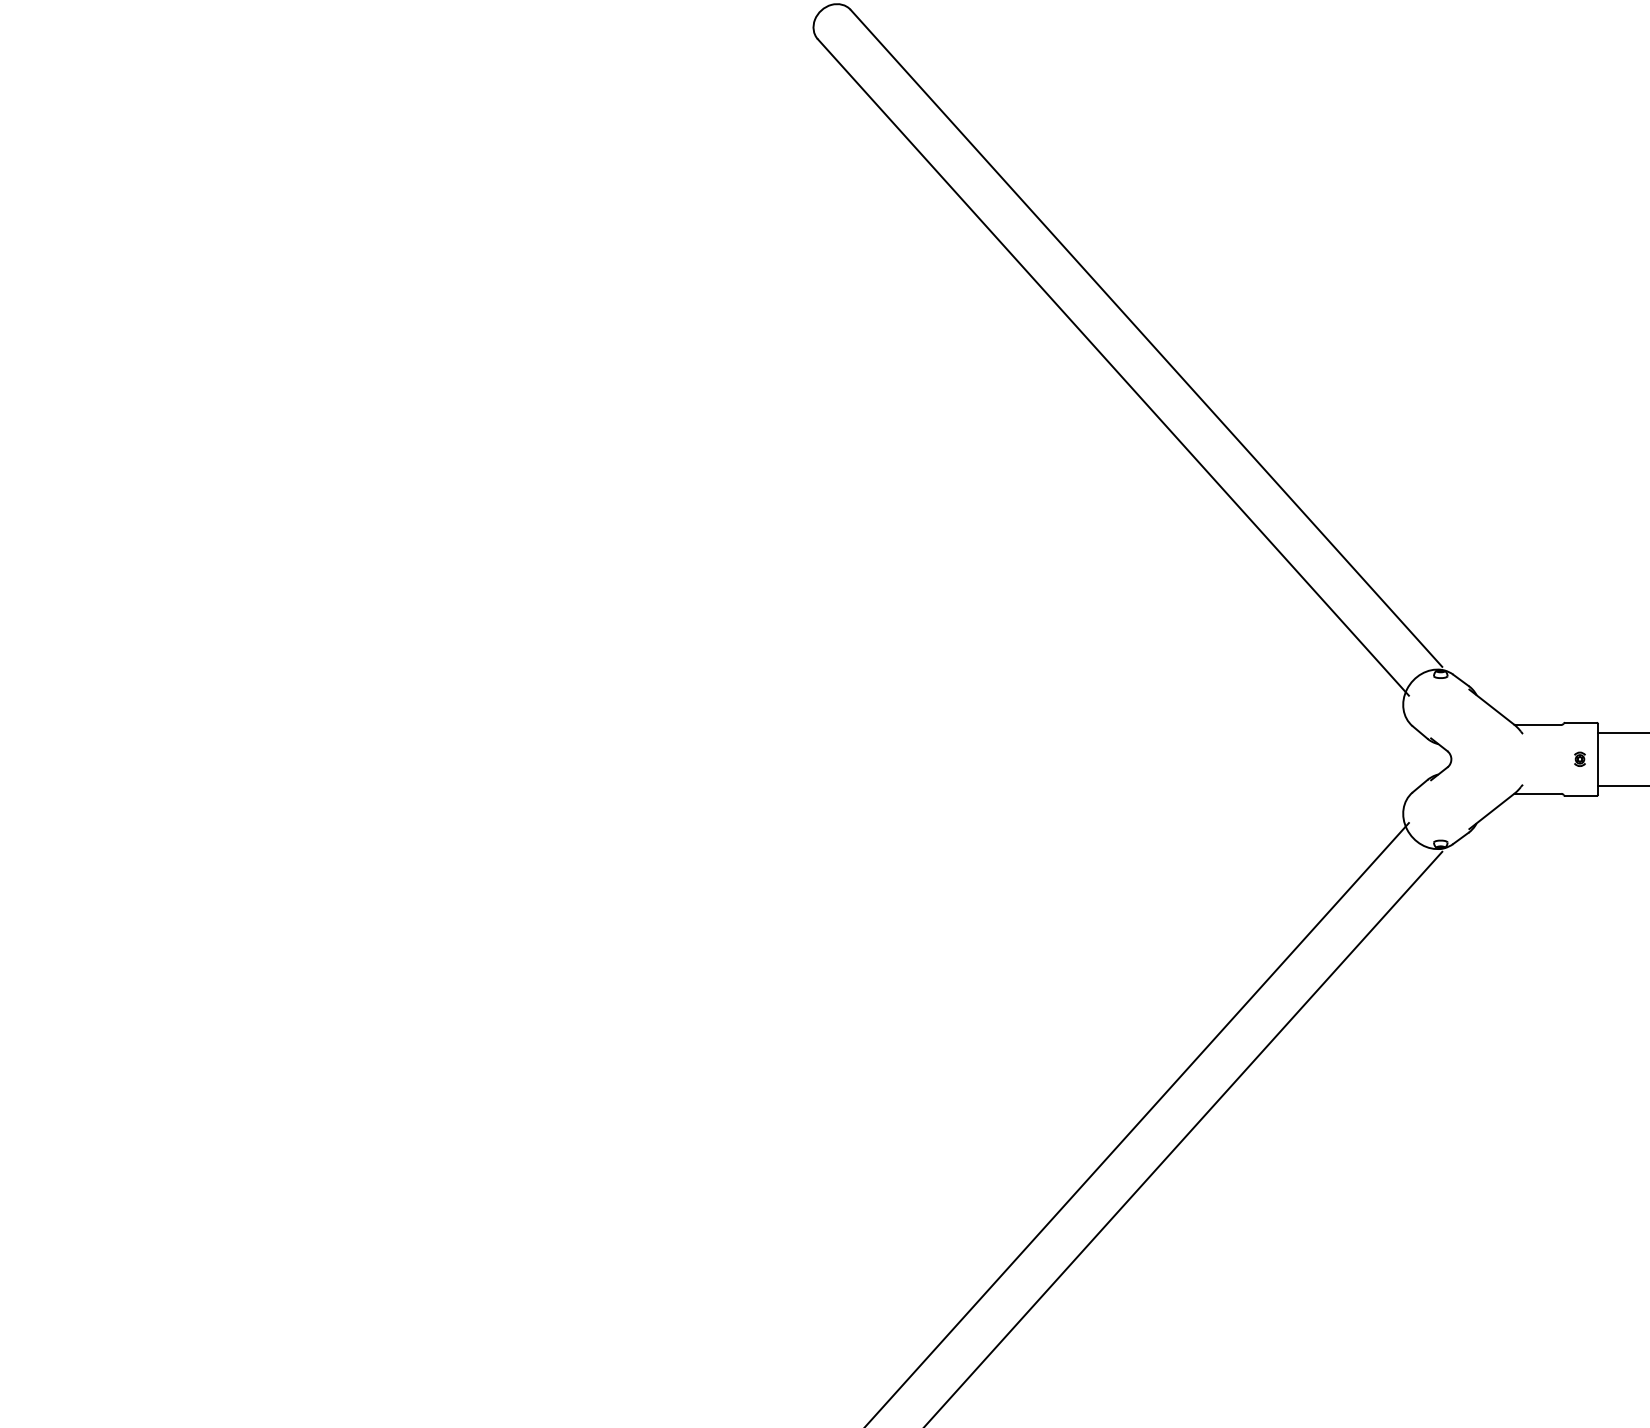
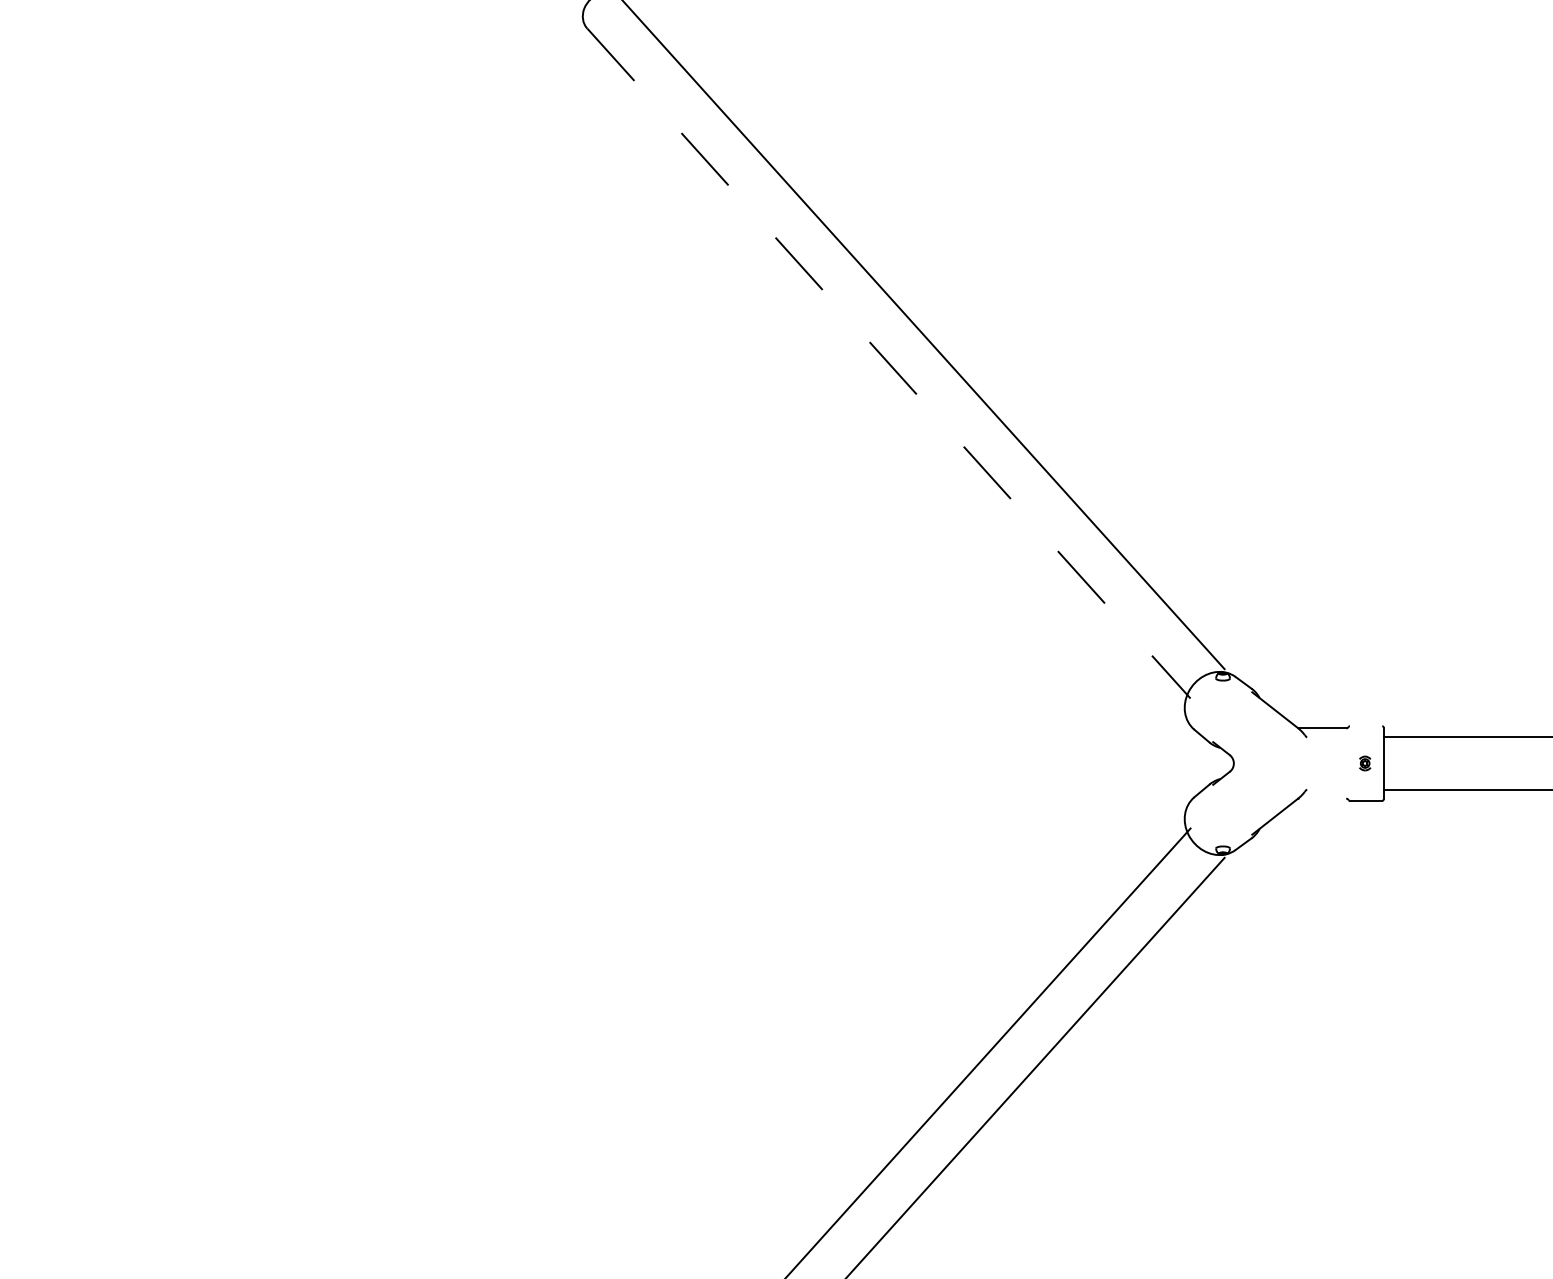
line: (1113, 367) -> (889, 363), solid -> dashed
line: (1580, 722) -> (1365, 725), removed
line: (1538, 793) -> (1322, 798), removed

